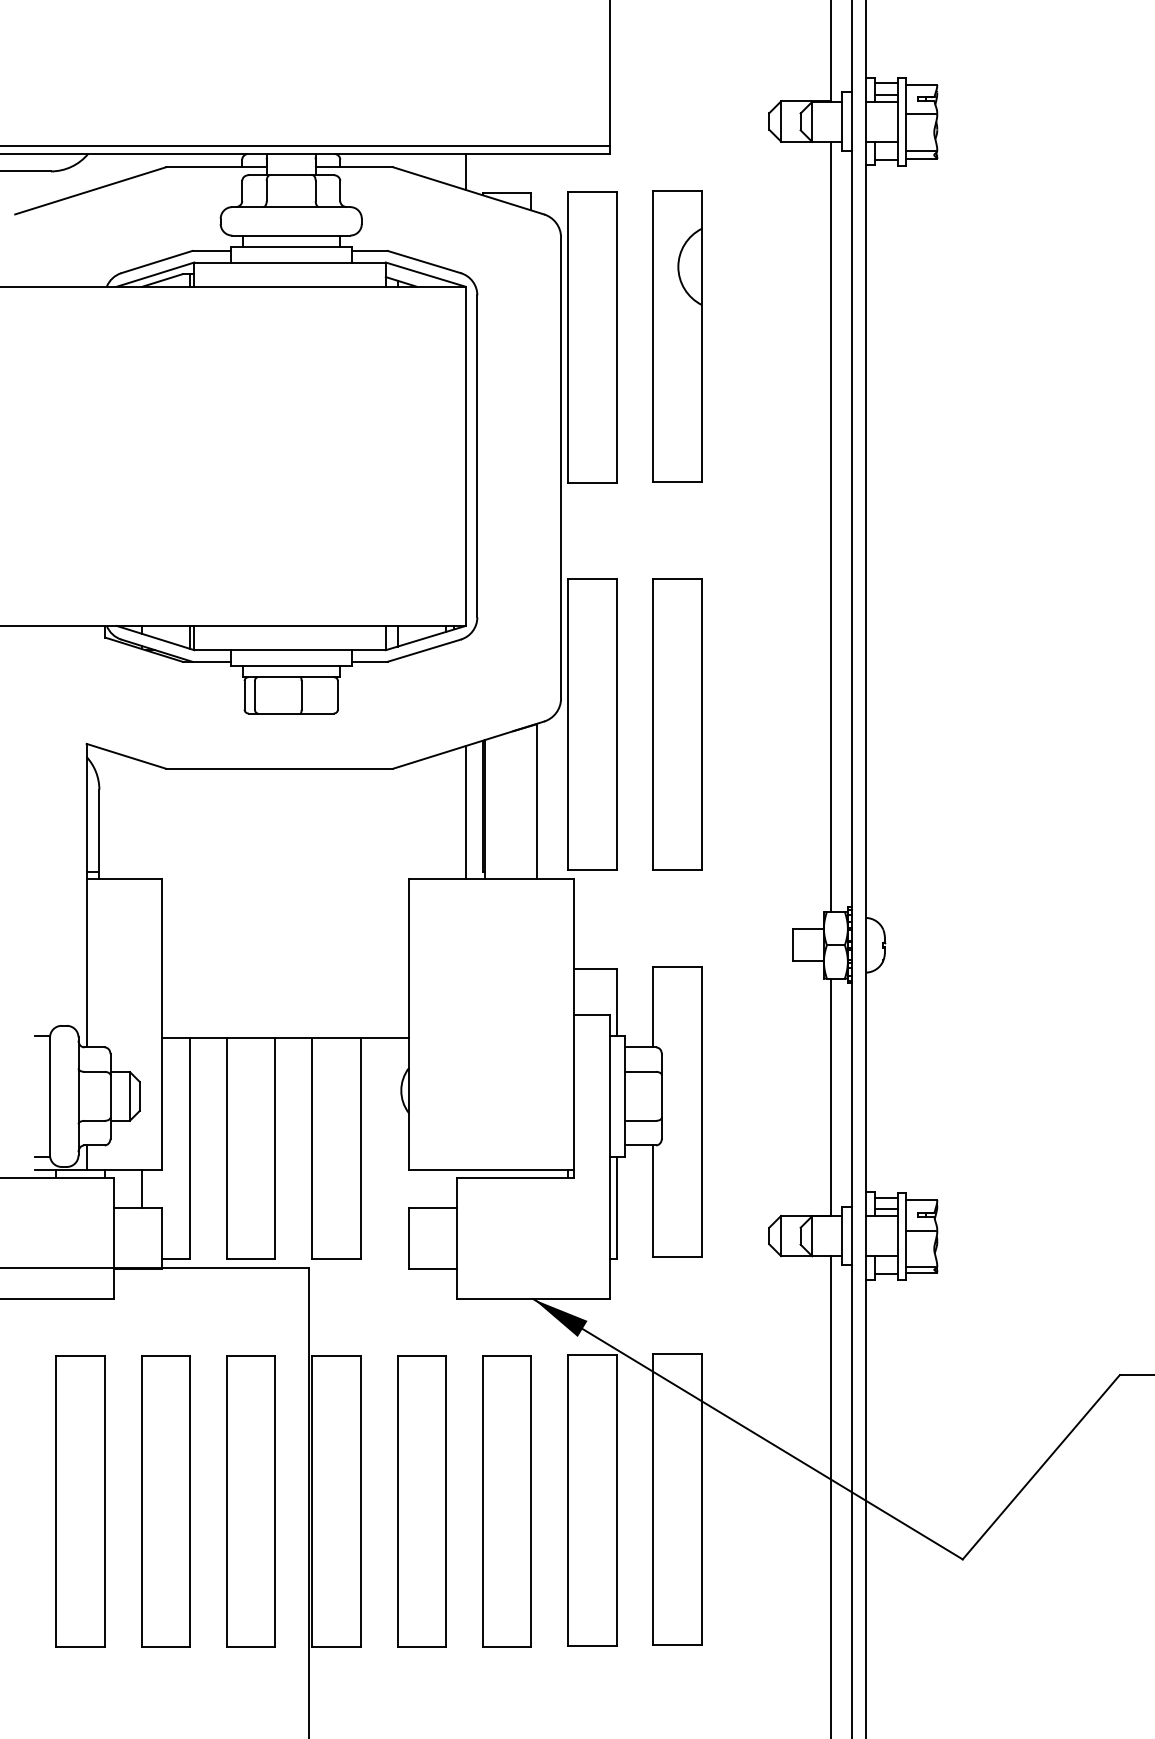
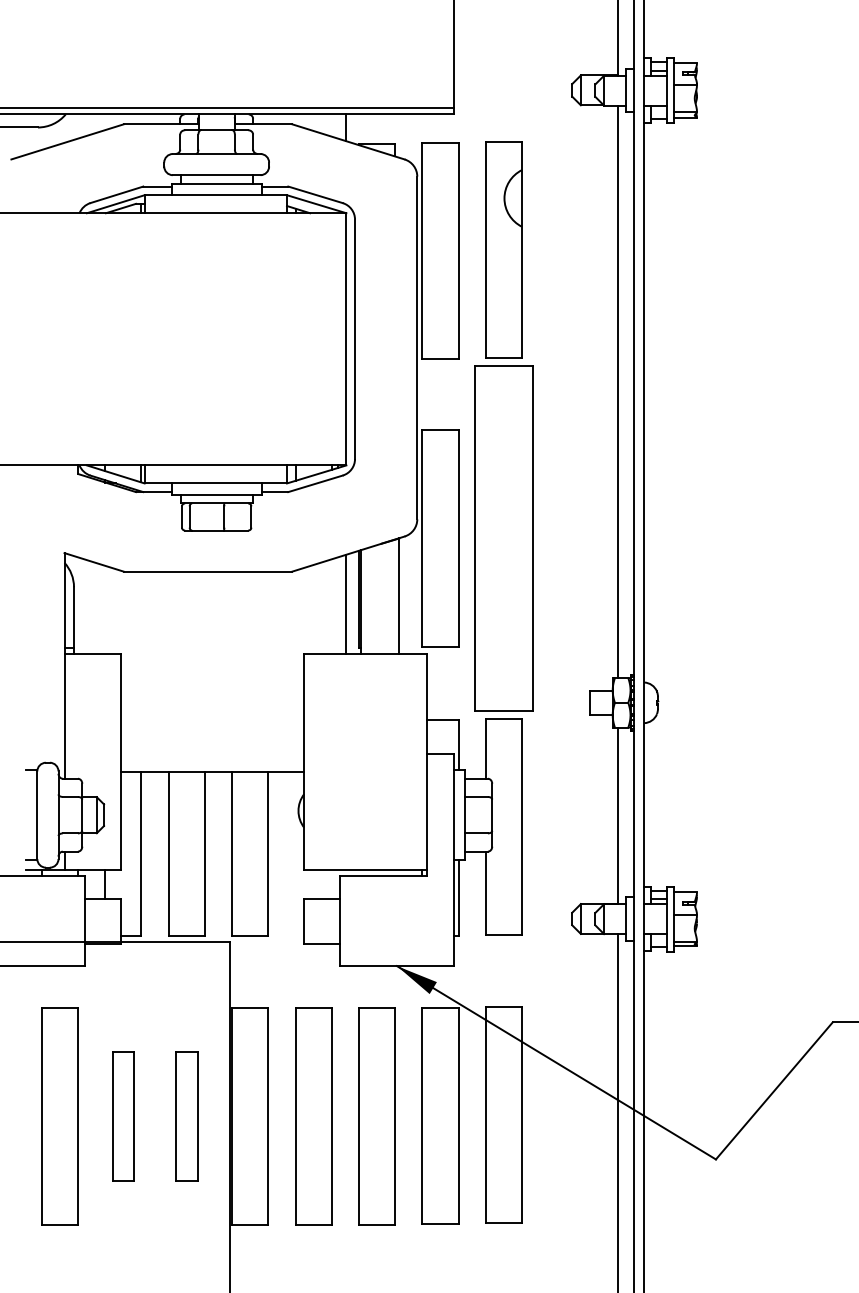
part: (677, 724) -> (503, 538), size x1.6
part: (165, 1501) -> (123, 1116), size x0.6
part: (250, 1501) -> (186, 1116), size x0.6

